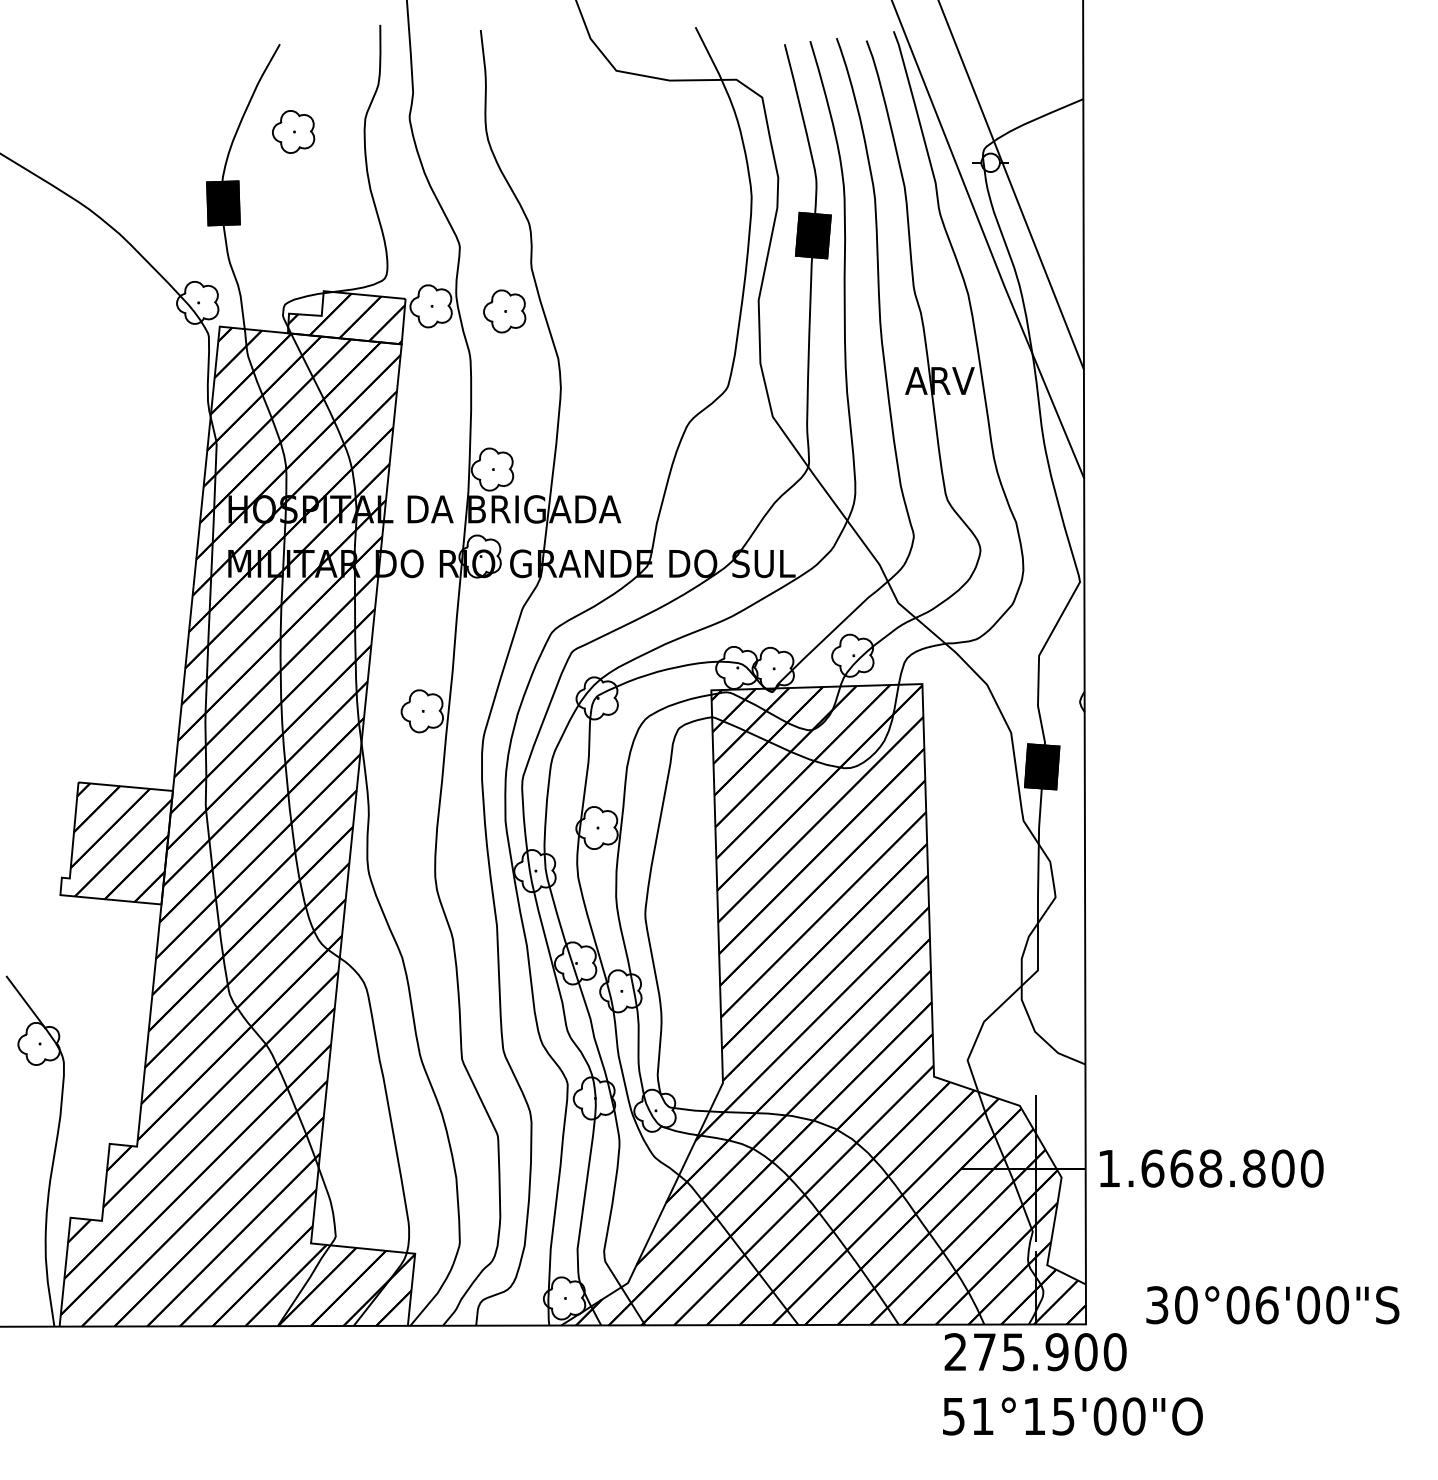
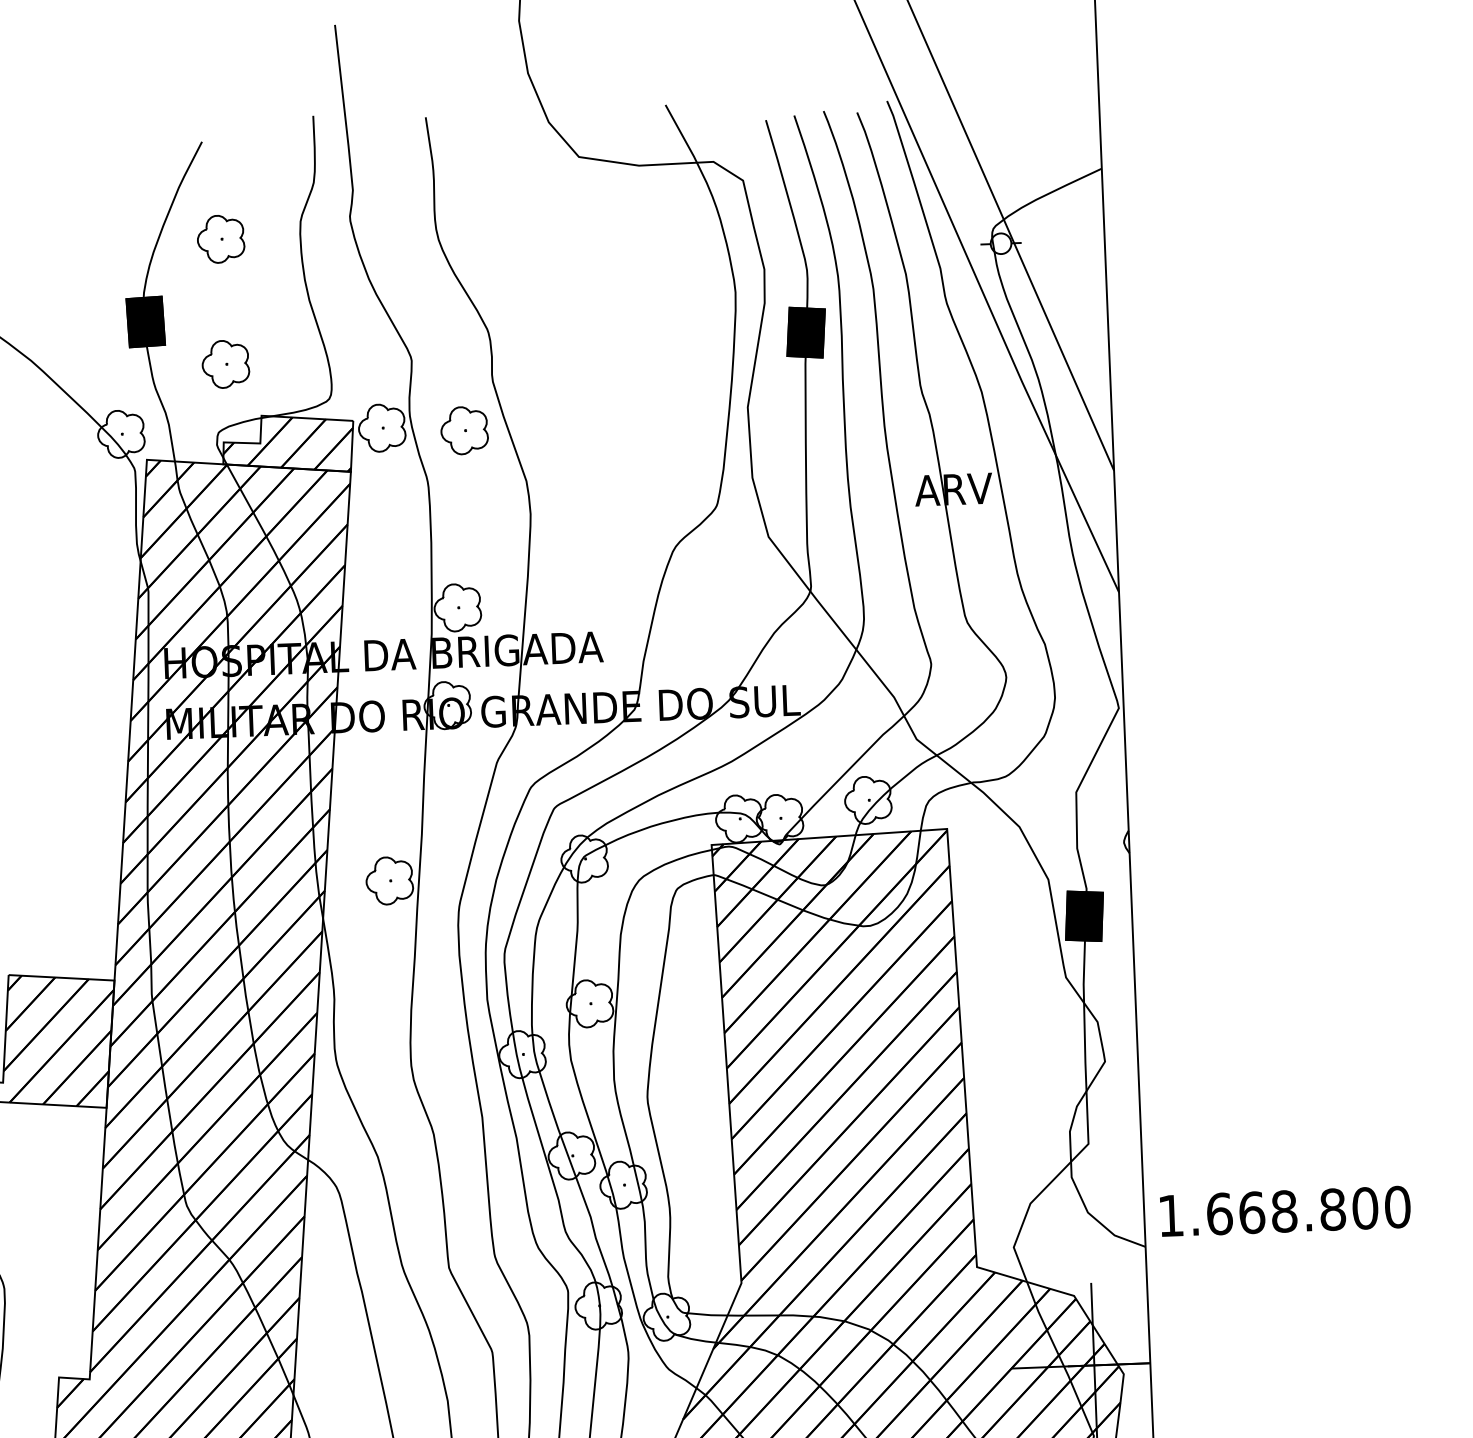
part: (293, 243) -> (225, 363), added
text: (1211, 1168) -> (1285, 1211), moved

